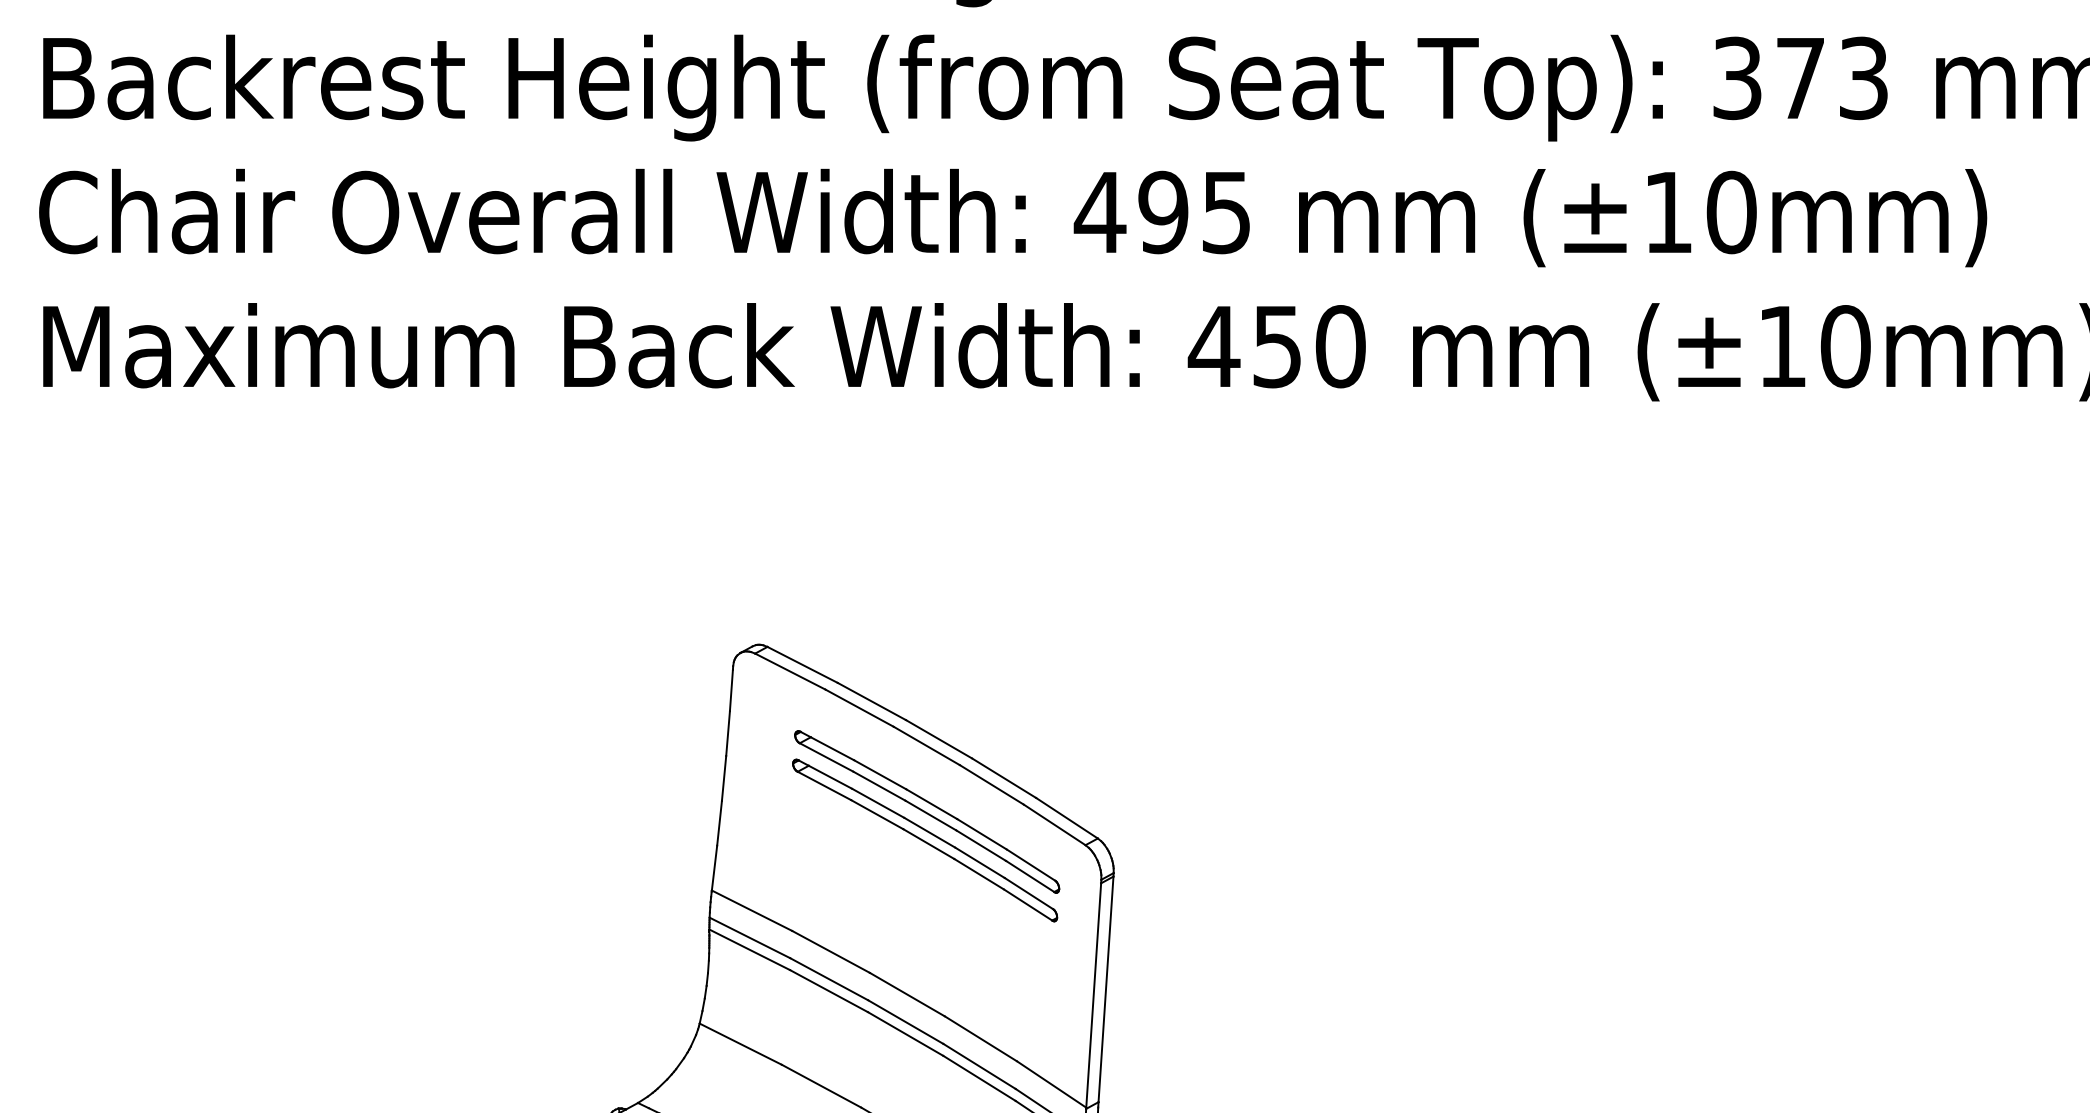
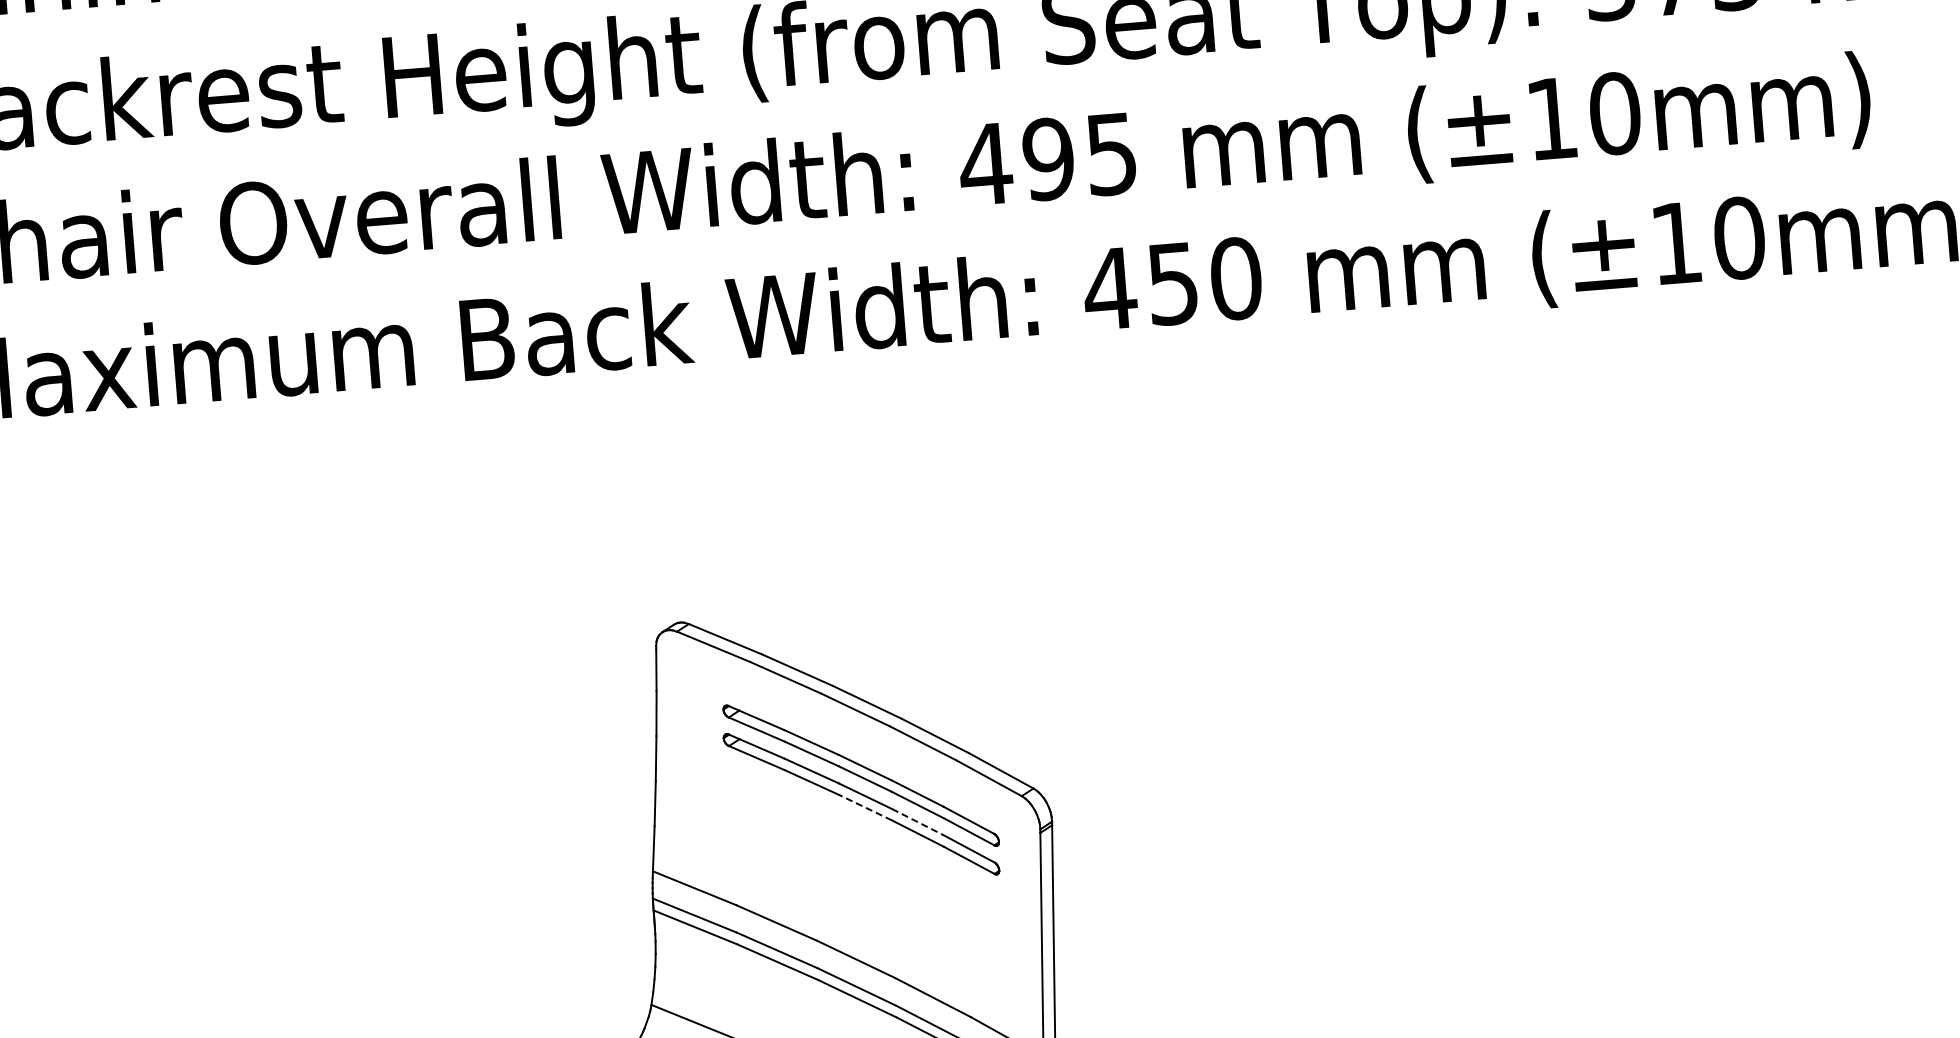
line: (928, 843) -> (865, 807), solid -> dashed
line: (980, 863) -> (918, 822), solid -> dashed

